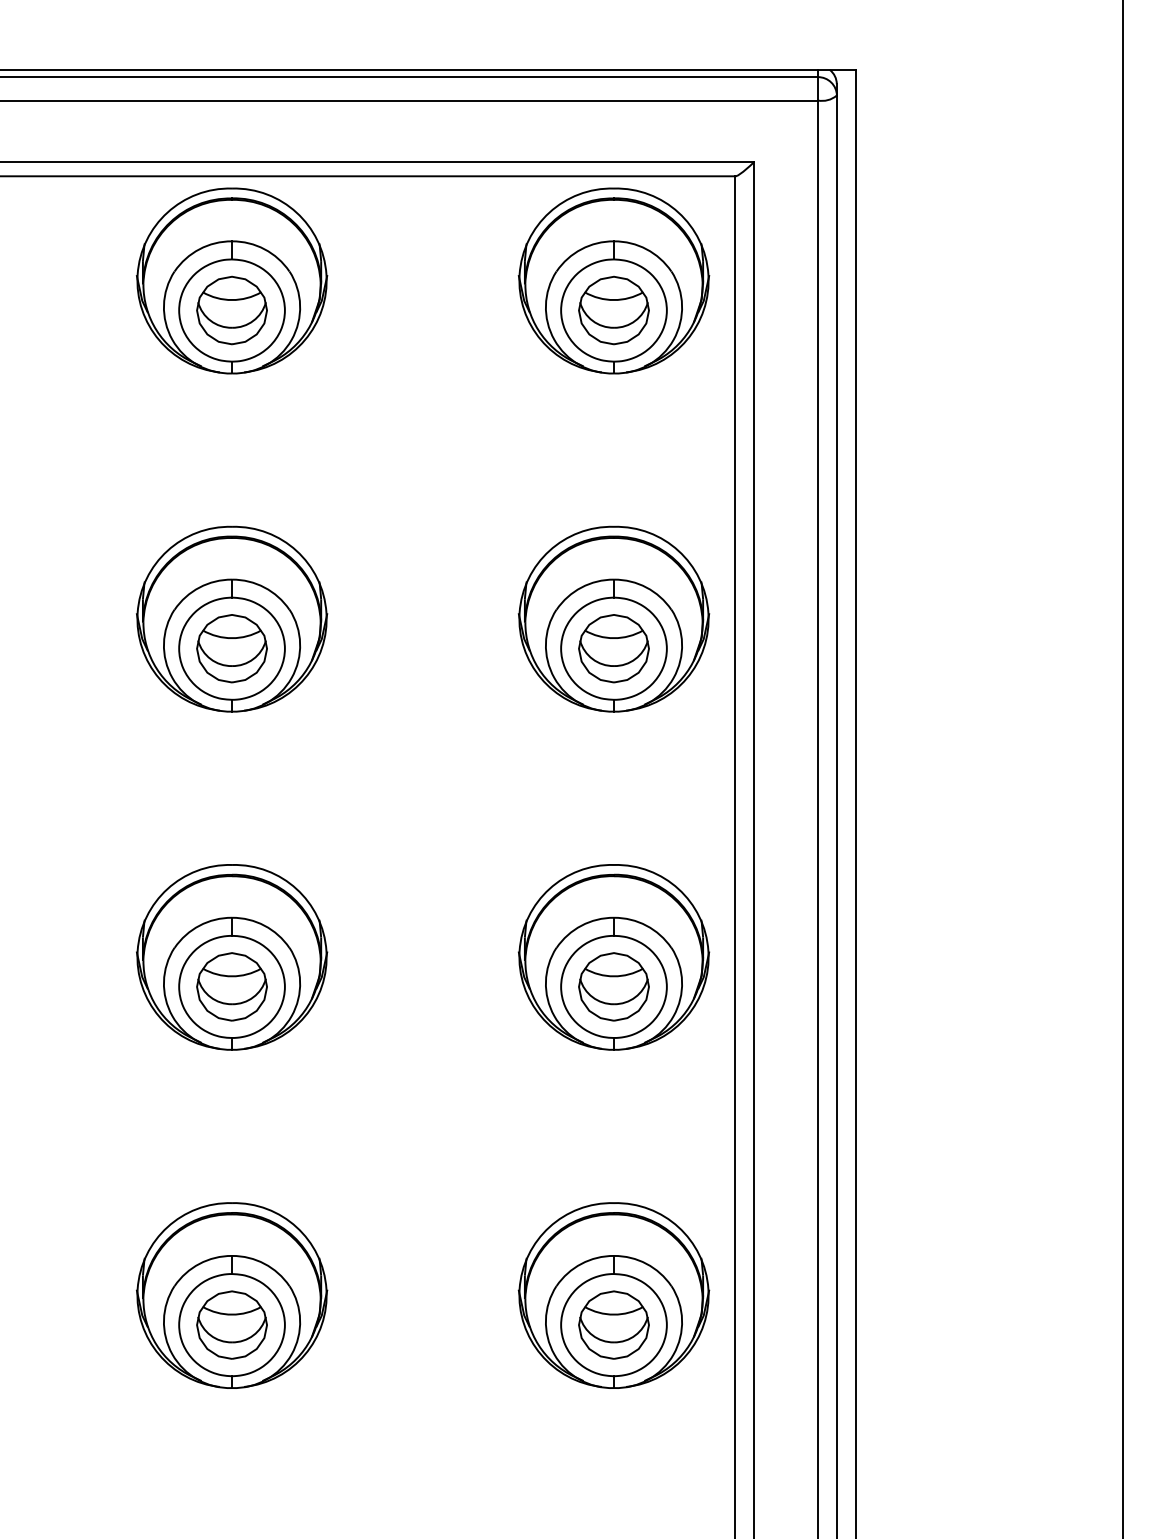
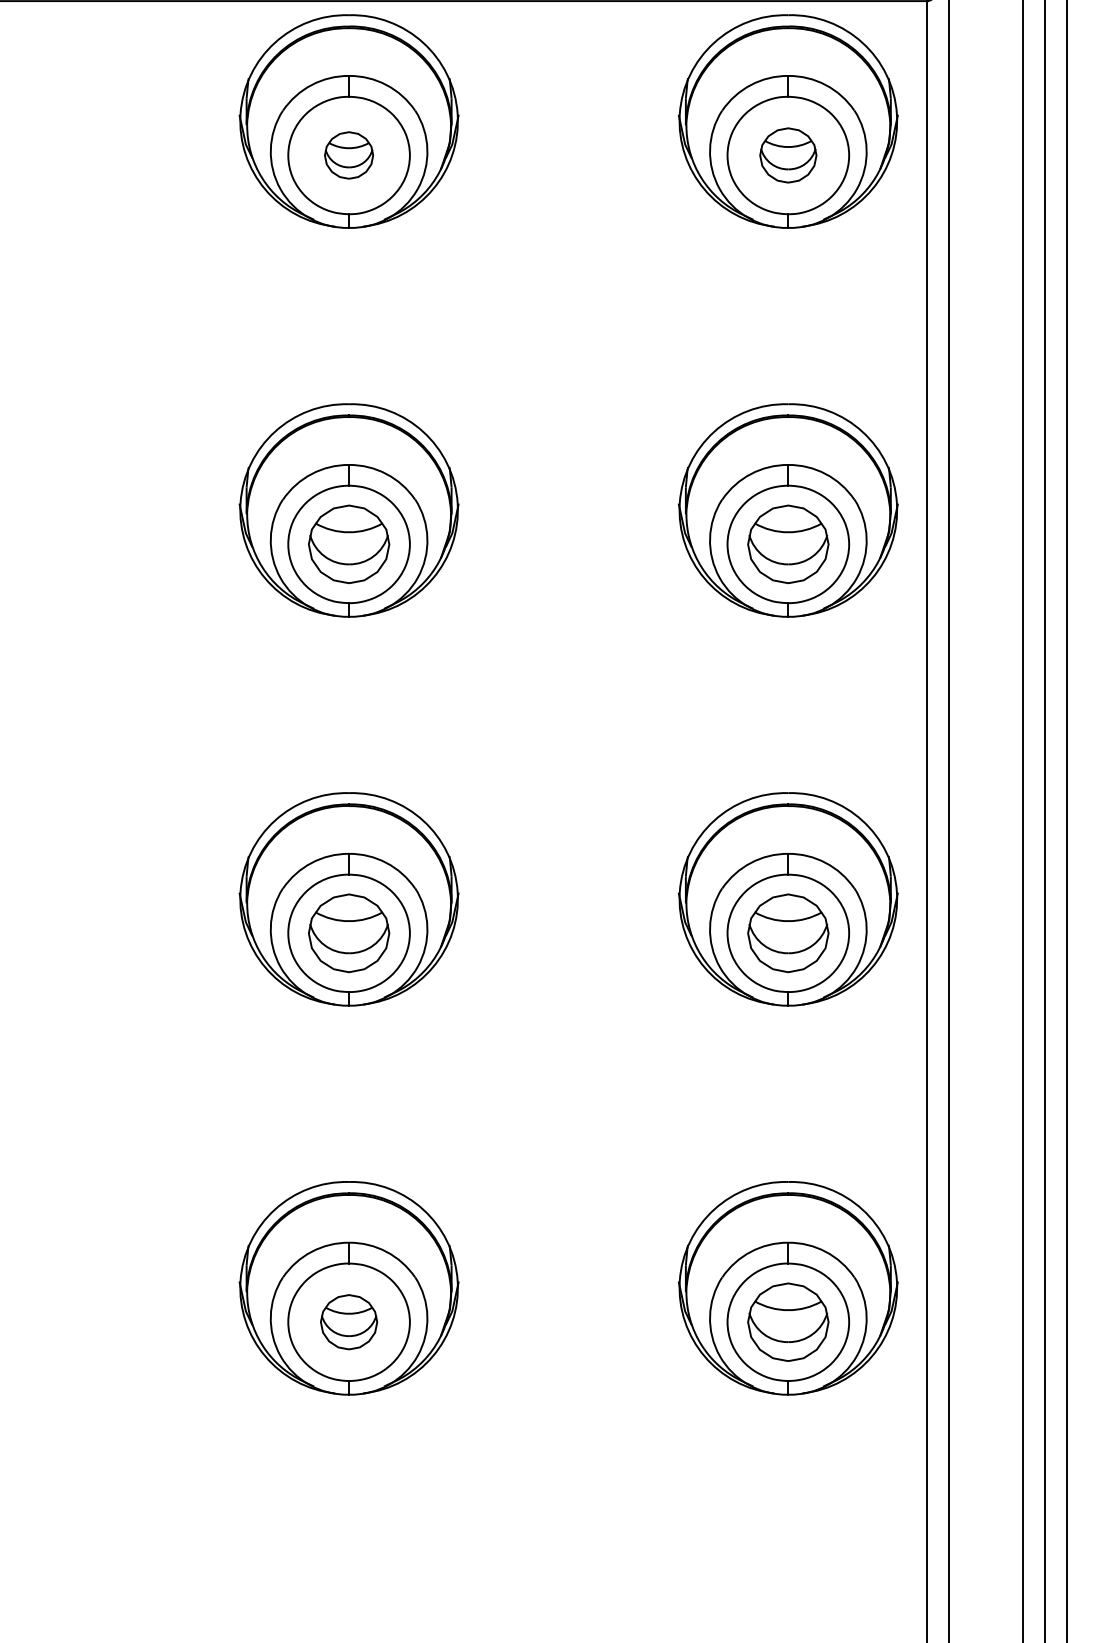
part: (231, 310) -> (348, 155), size x0.6
part: (613, 310) -> (787, 155), size x0.7
part: (231, 1324) -> (348, 1321), size x0.7

